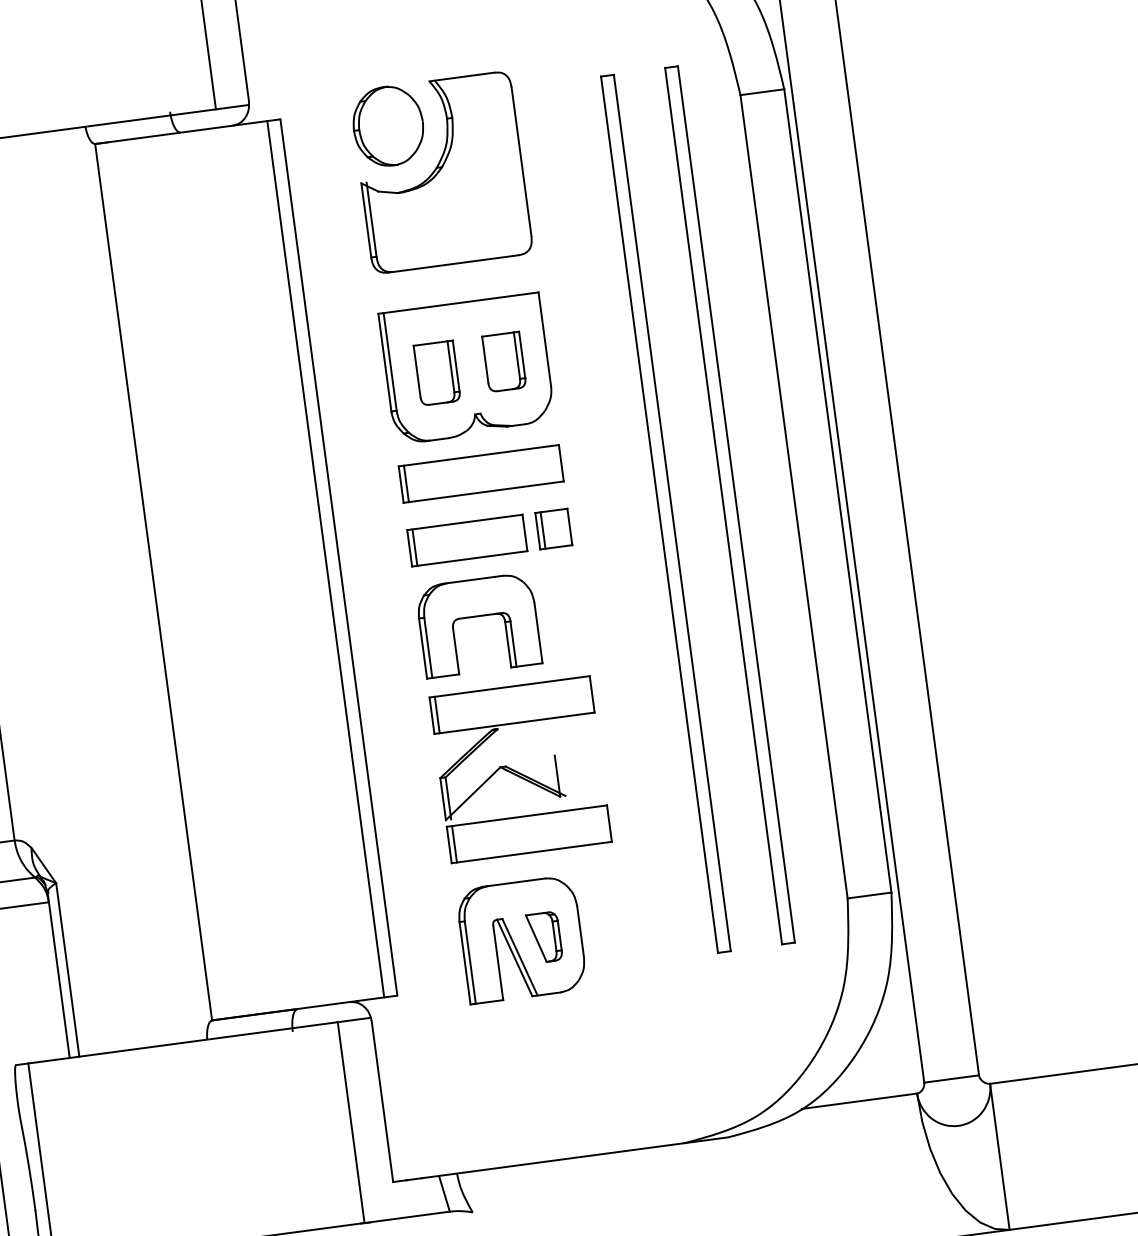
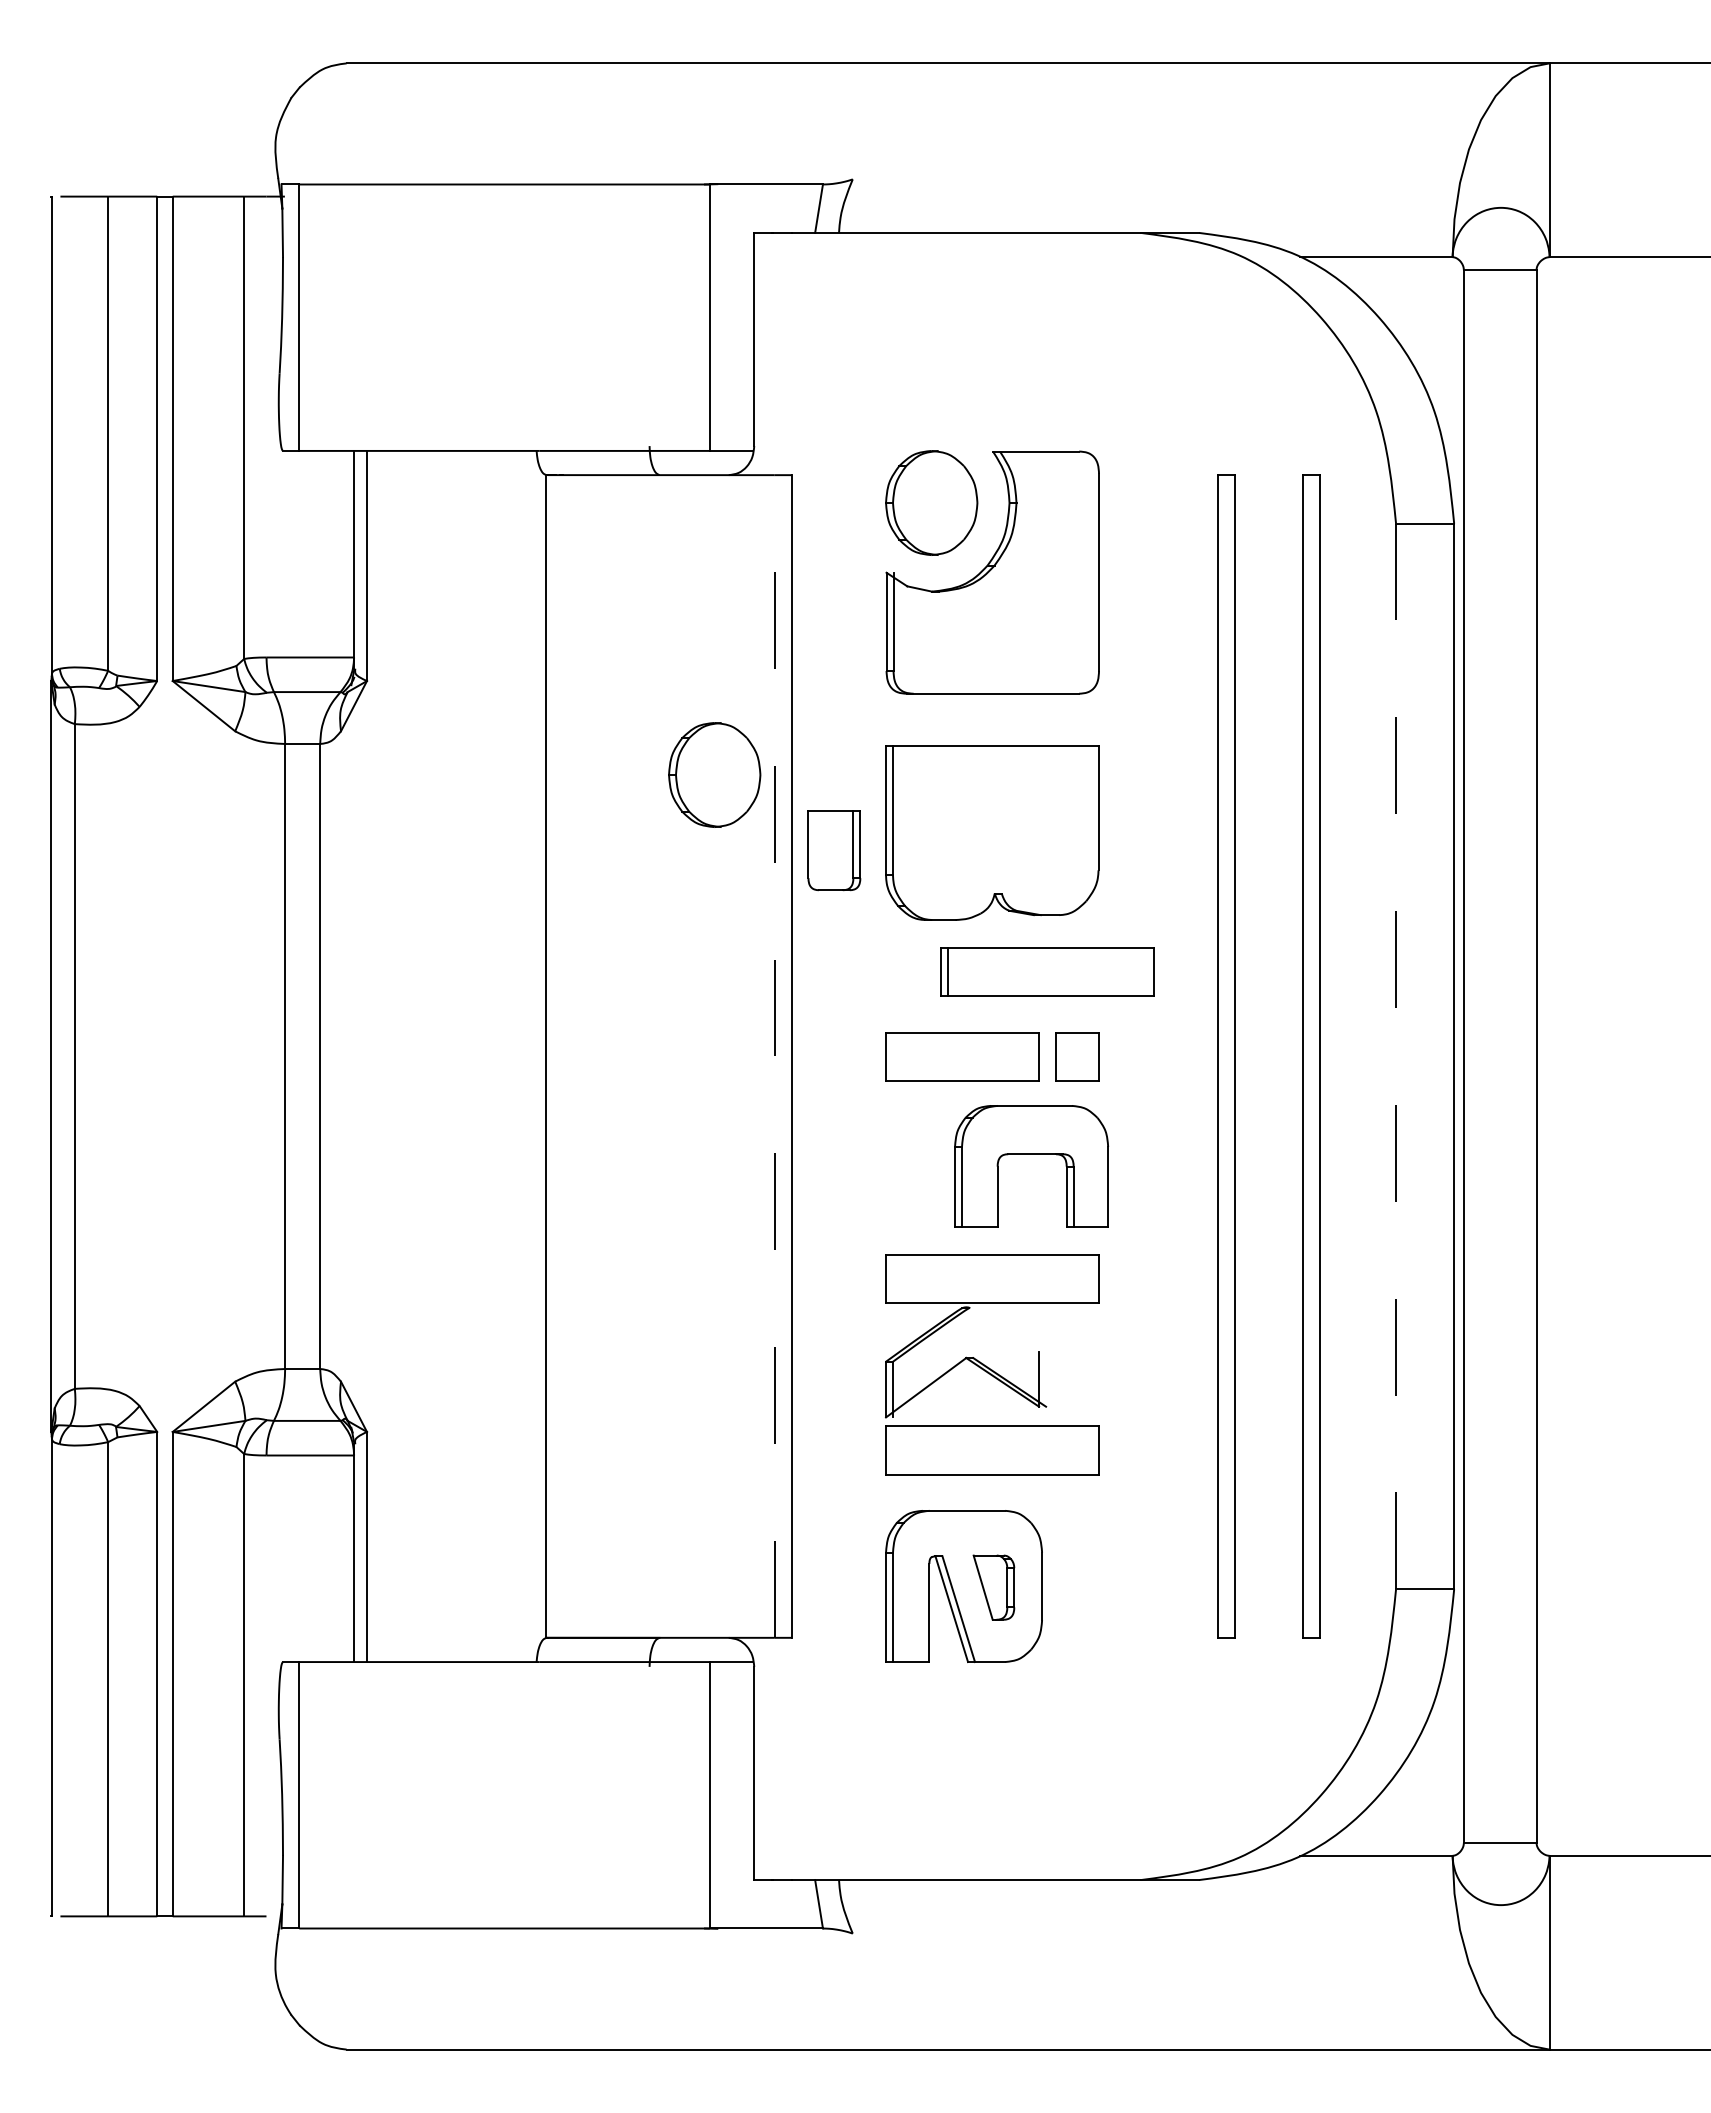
part: (252, 352) -> (714, 774), added
part: (504, 362) -> (1041, 830), removed
part: (437, 373) -> (834, 850), moved
part: (481, 473) -> (1047, 971), moved
line: (794, 496) -> (1396, 1056), solid -> dashed
line: (542, 530) -> (1062, 1056), removed
line: (415, 547) -> (893, 1056), removed
line: (325, 558) -> (774, 1055), solid -> dashed
part: (477, 616) -> (1031, 1154), moved
line: (437, 714) -> (893, 1278), removed
line: (454, 844) -> (893, 1450), removed

